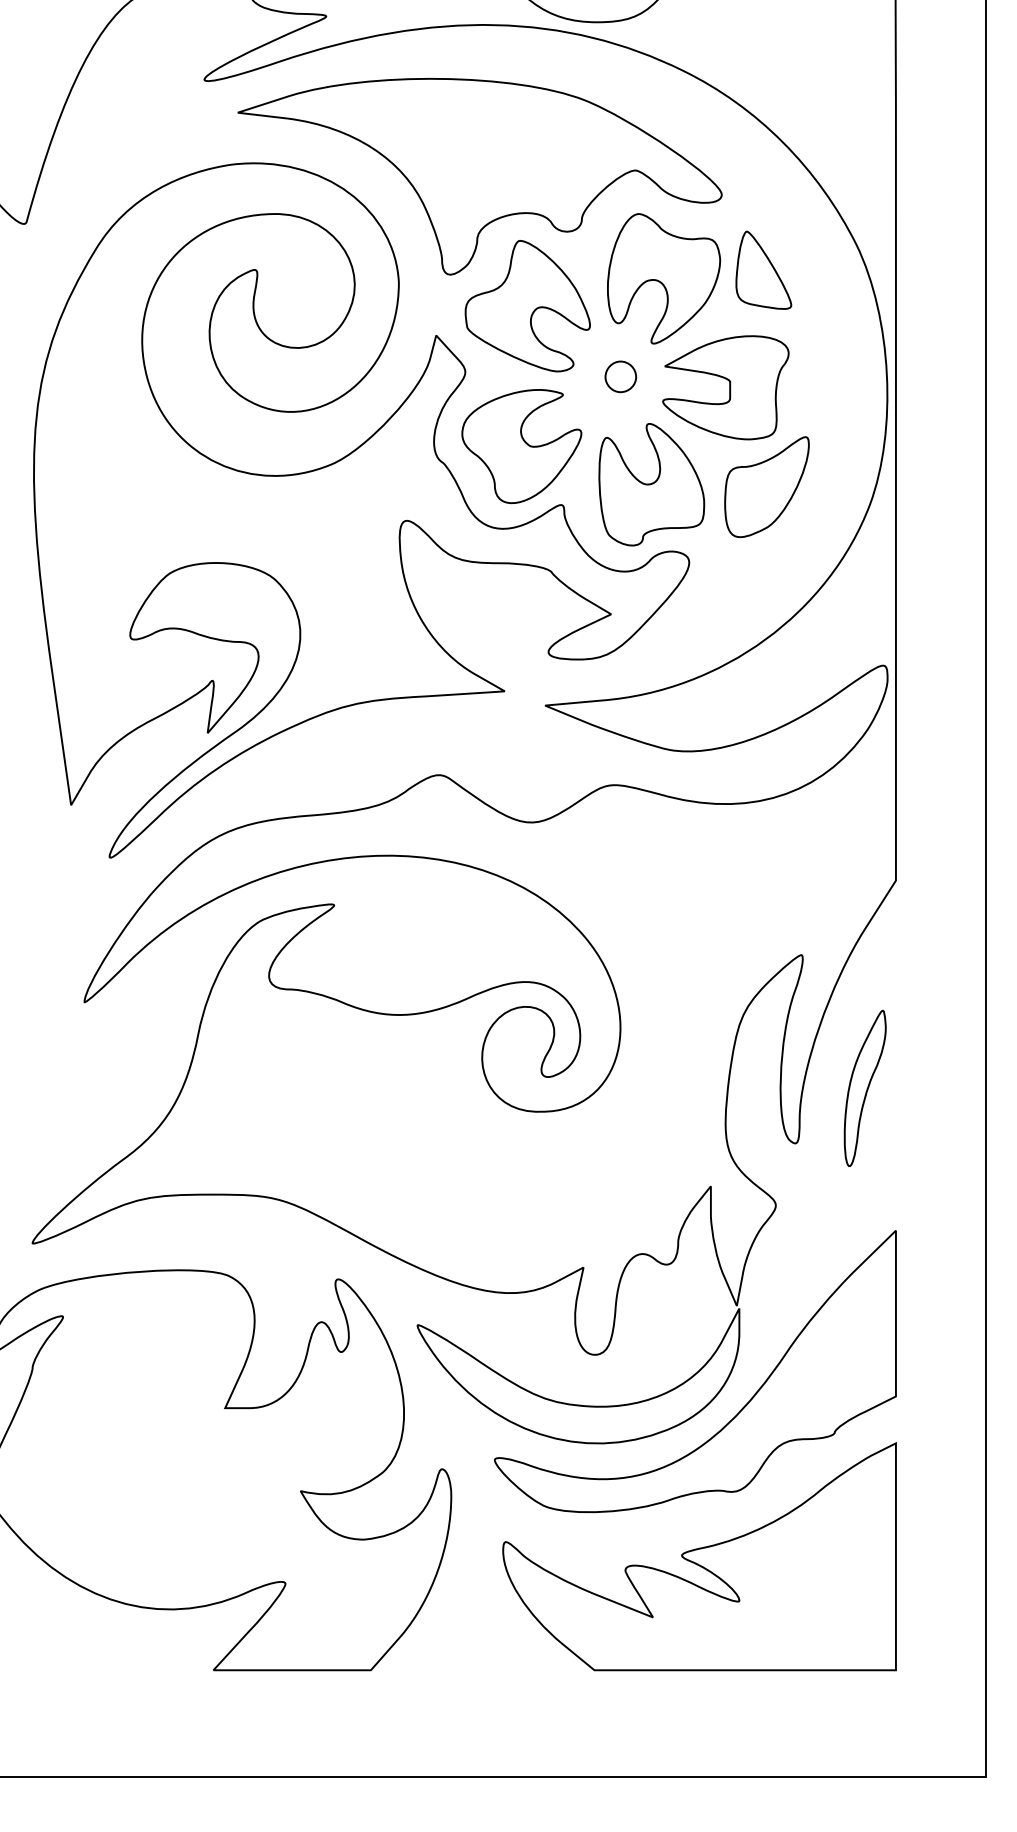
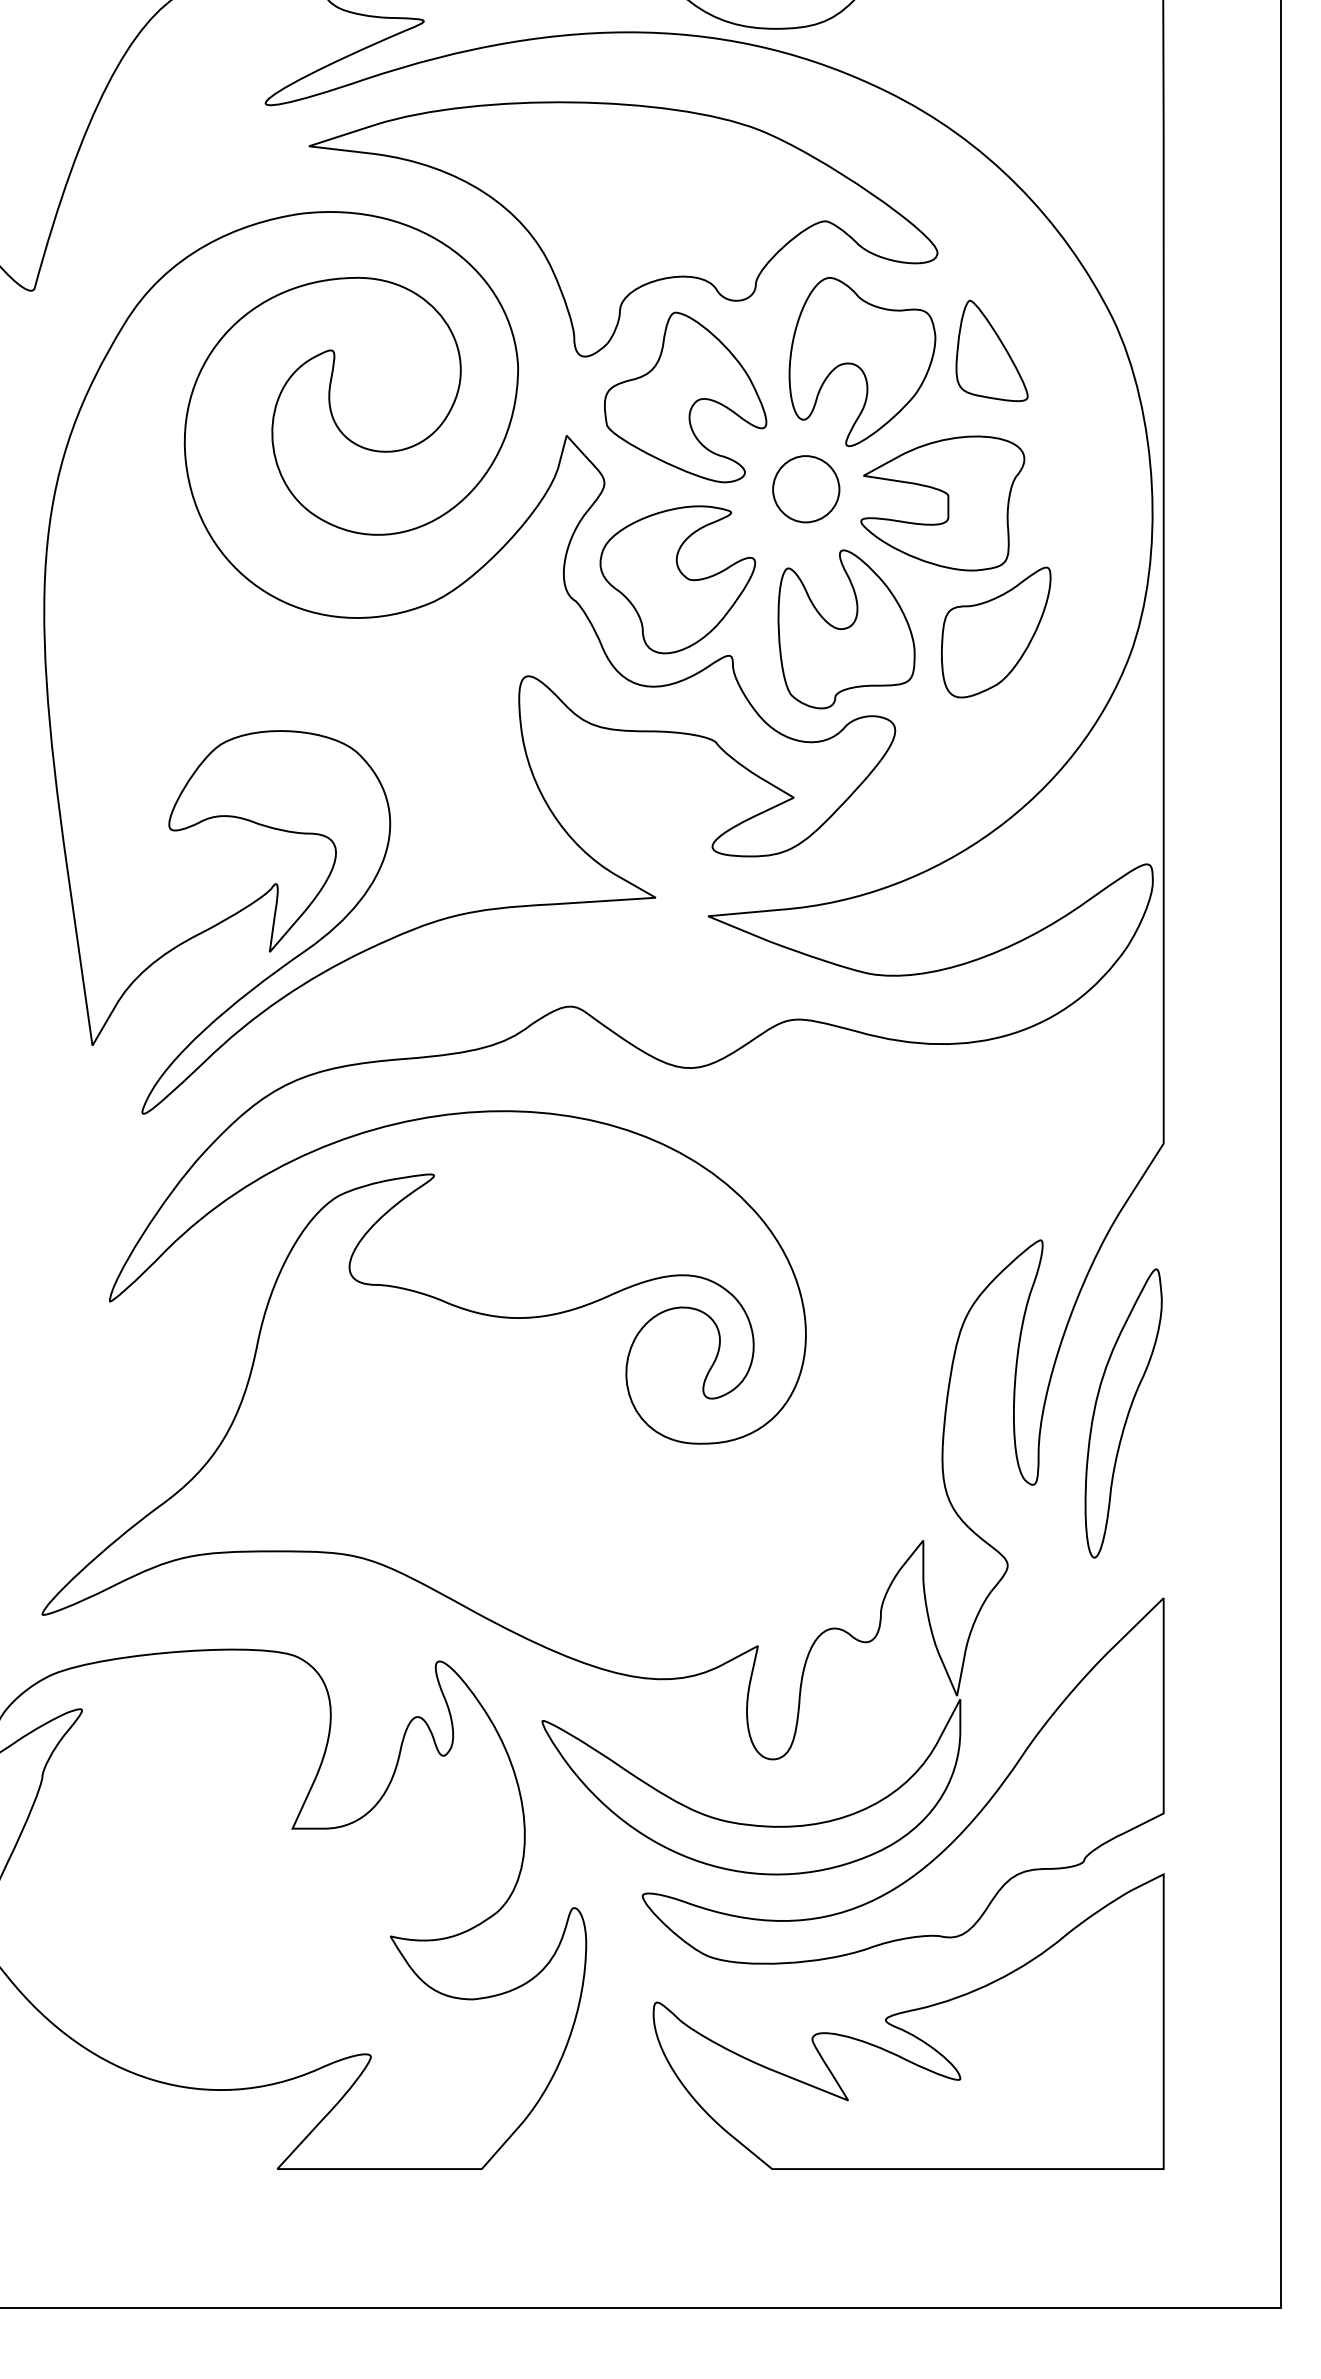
part: (620, 376) -> (805, 488), size x1.67
part: (865, 1088) -> (1124, 1413), size x1.43

